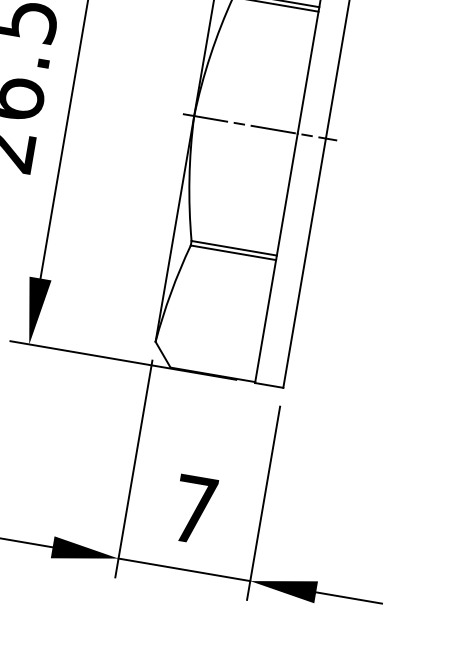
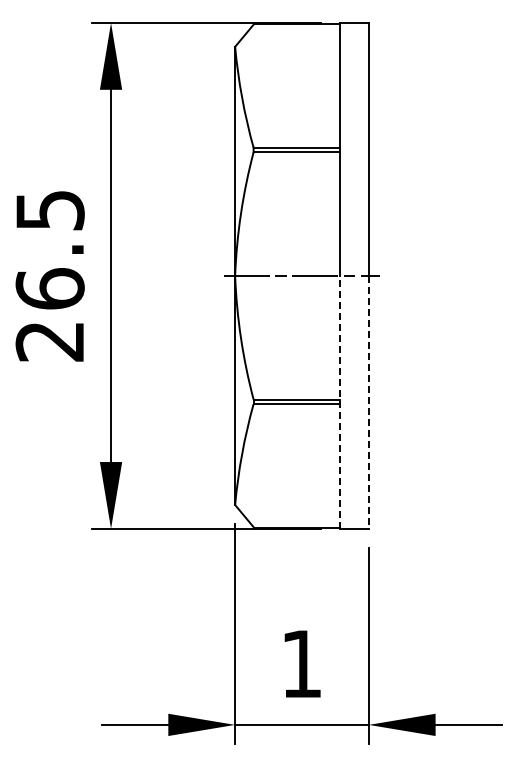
line: (276, 257) -> (340, 401), solid -> dashed
line: (304, 263) -> (368, 402), solid -> dashed
text: (194, 509) -> (301, 663), 7 -> 1

